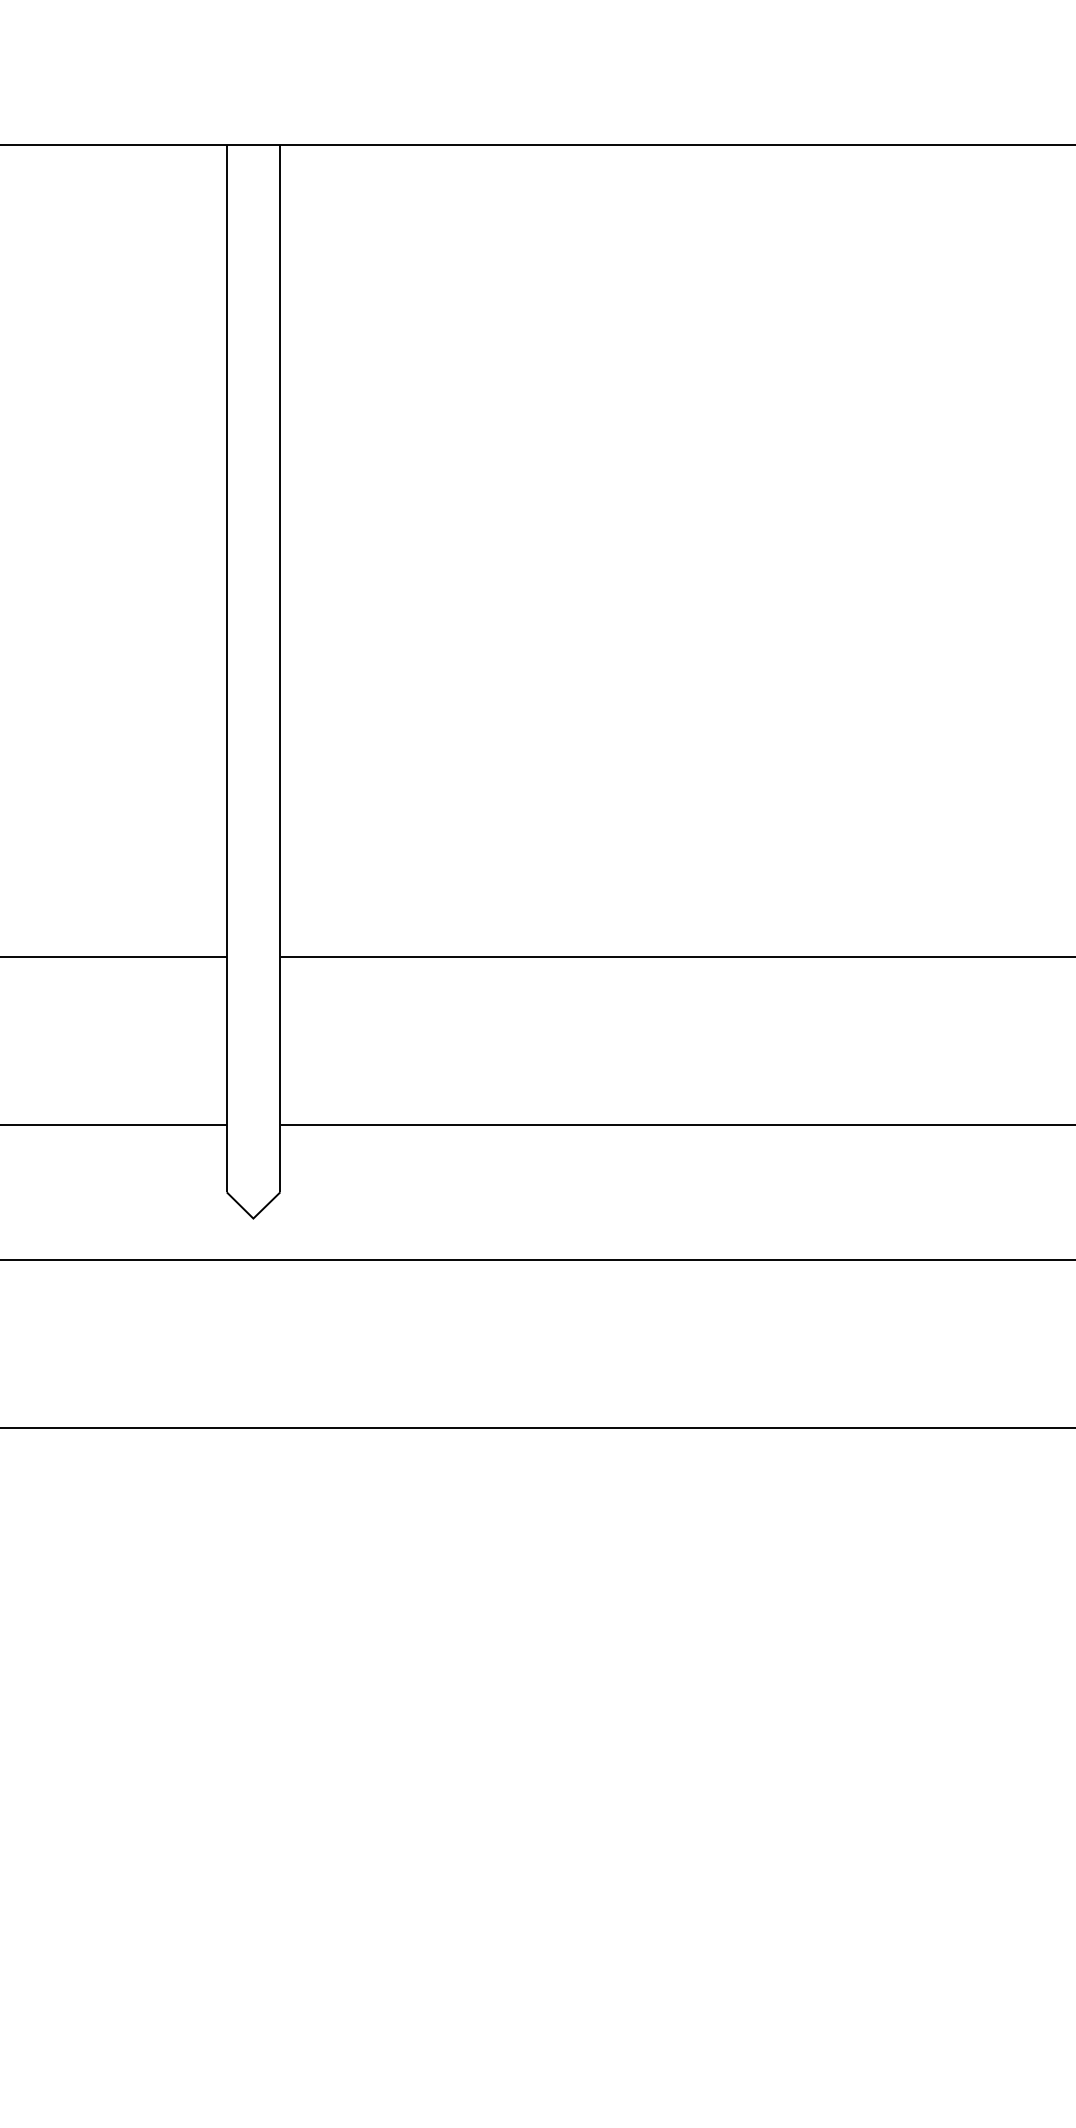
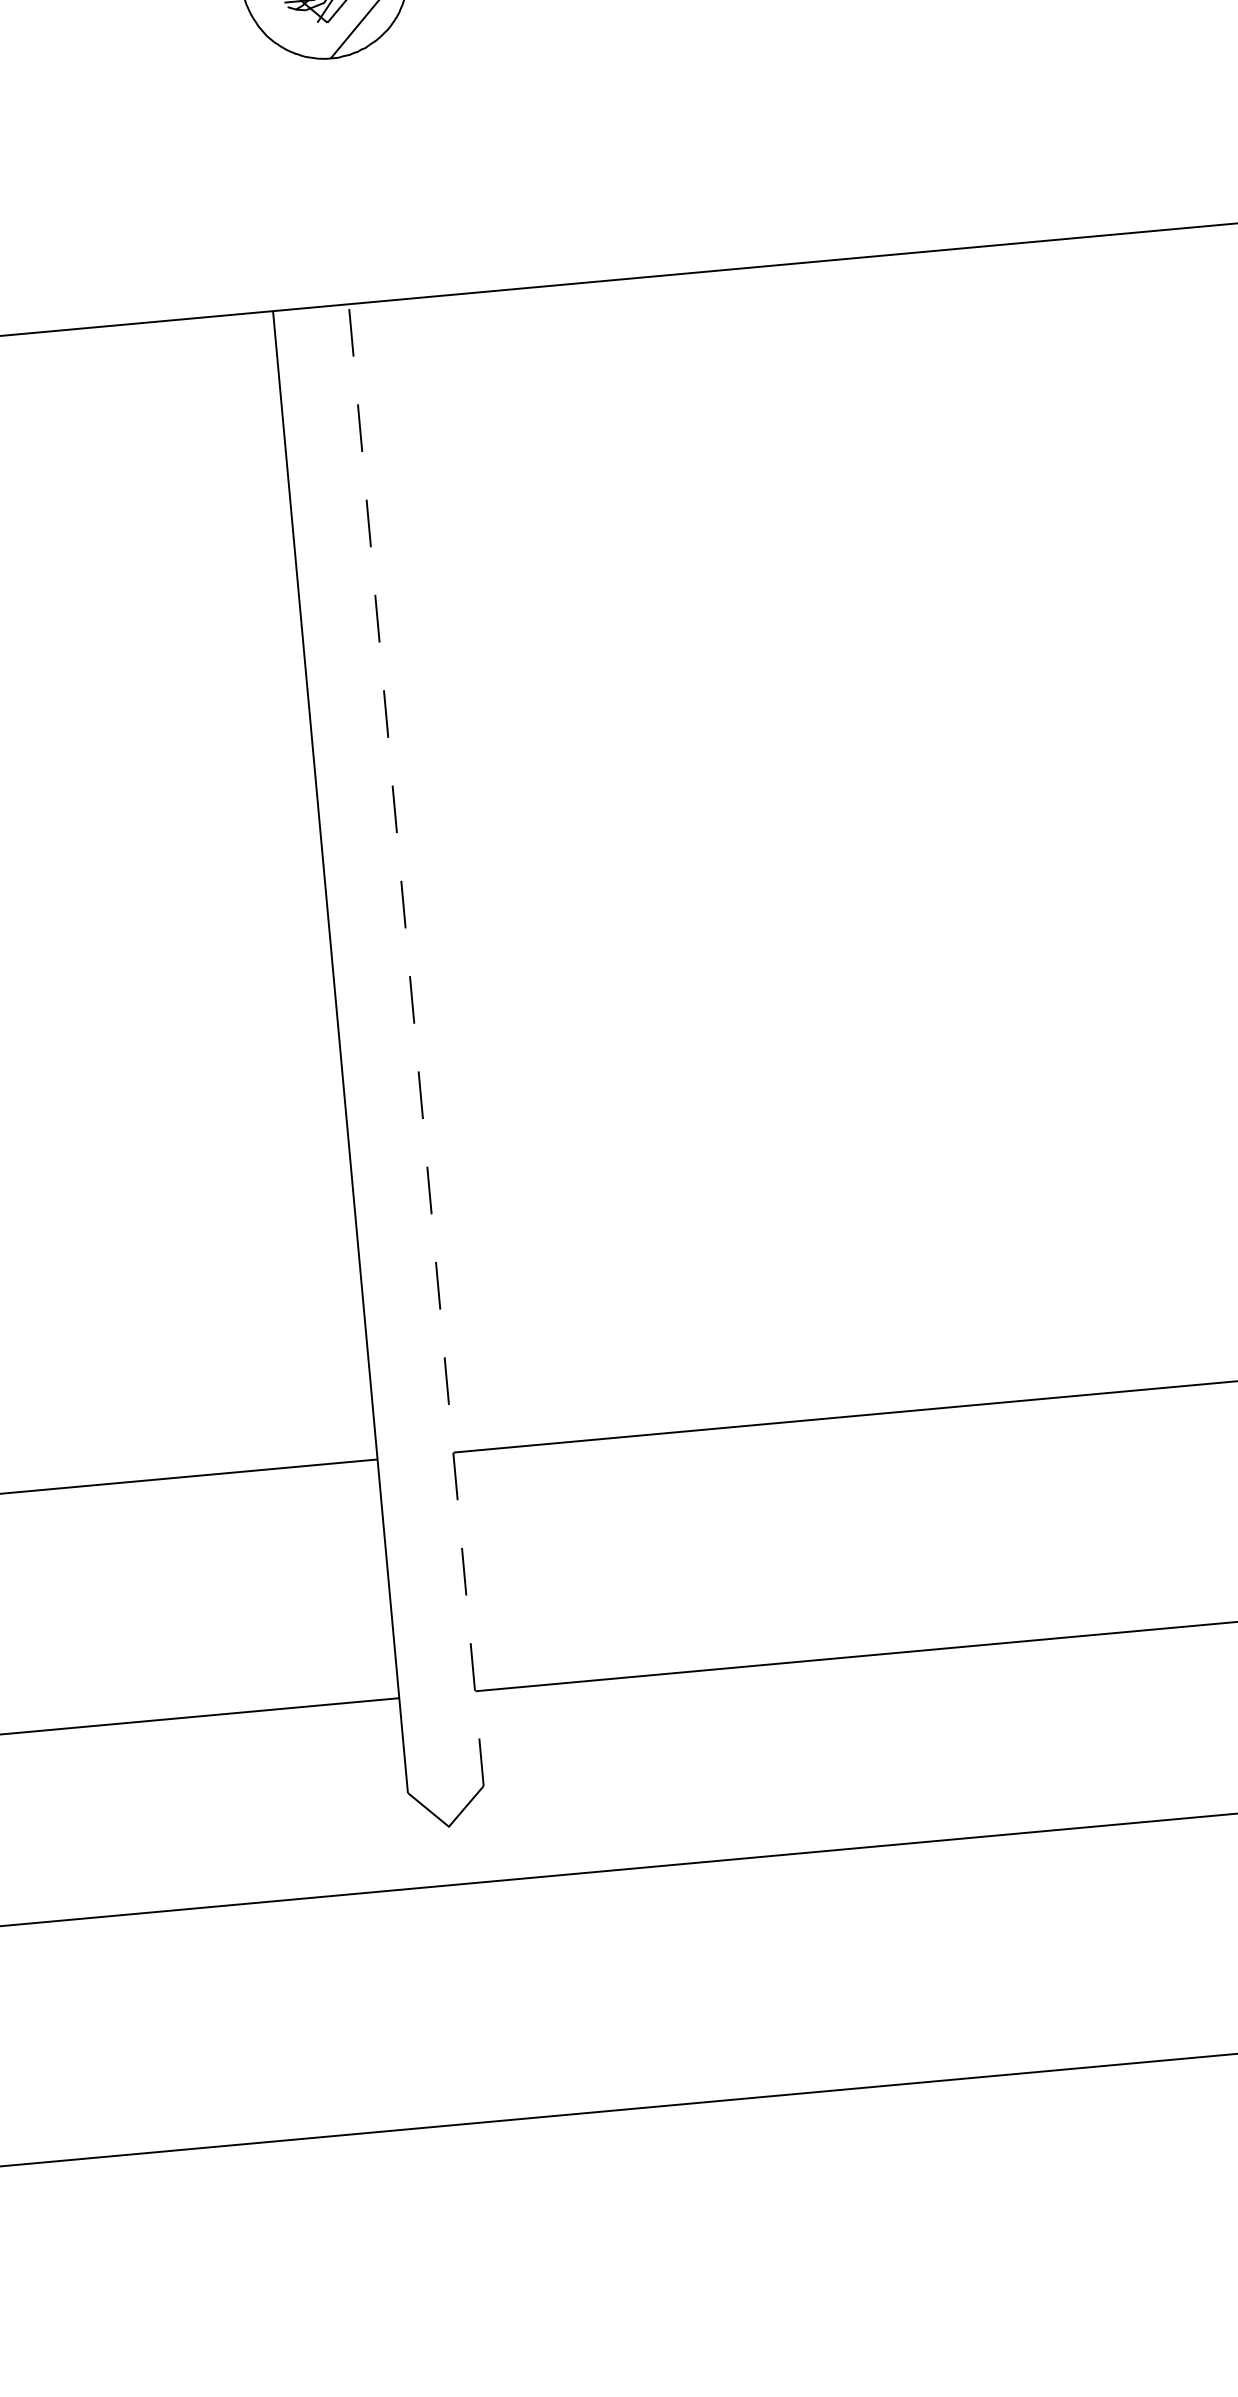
line: (280, 668) -> (416, 1044), solid -> dashed

